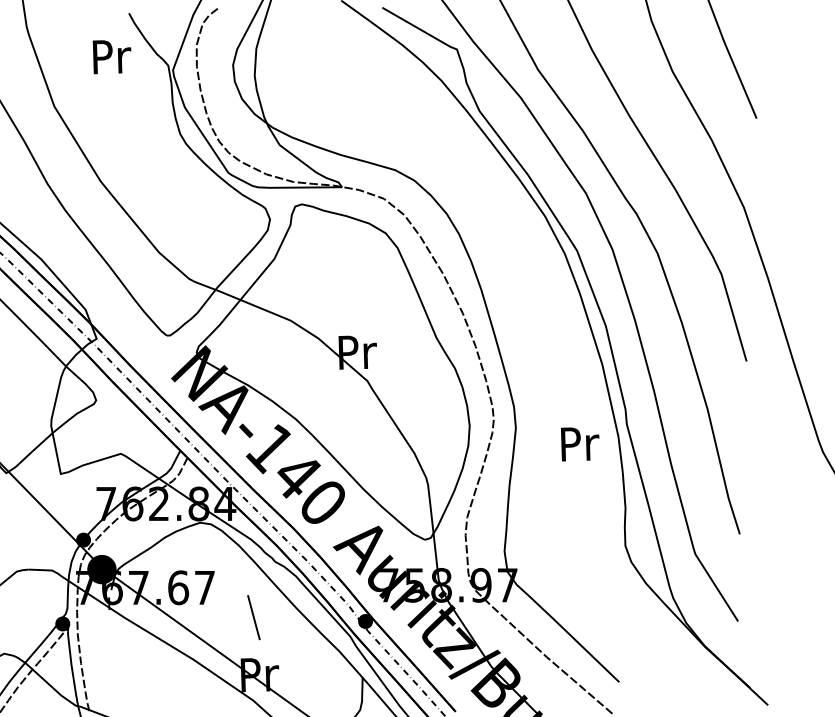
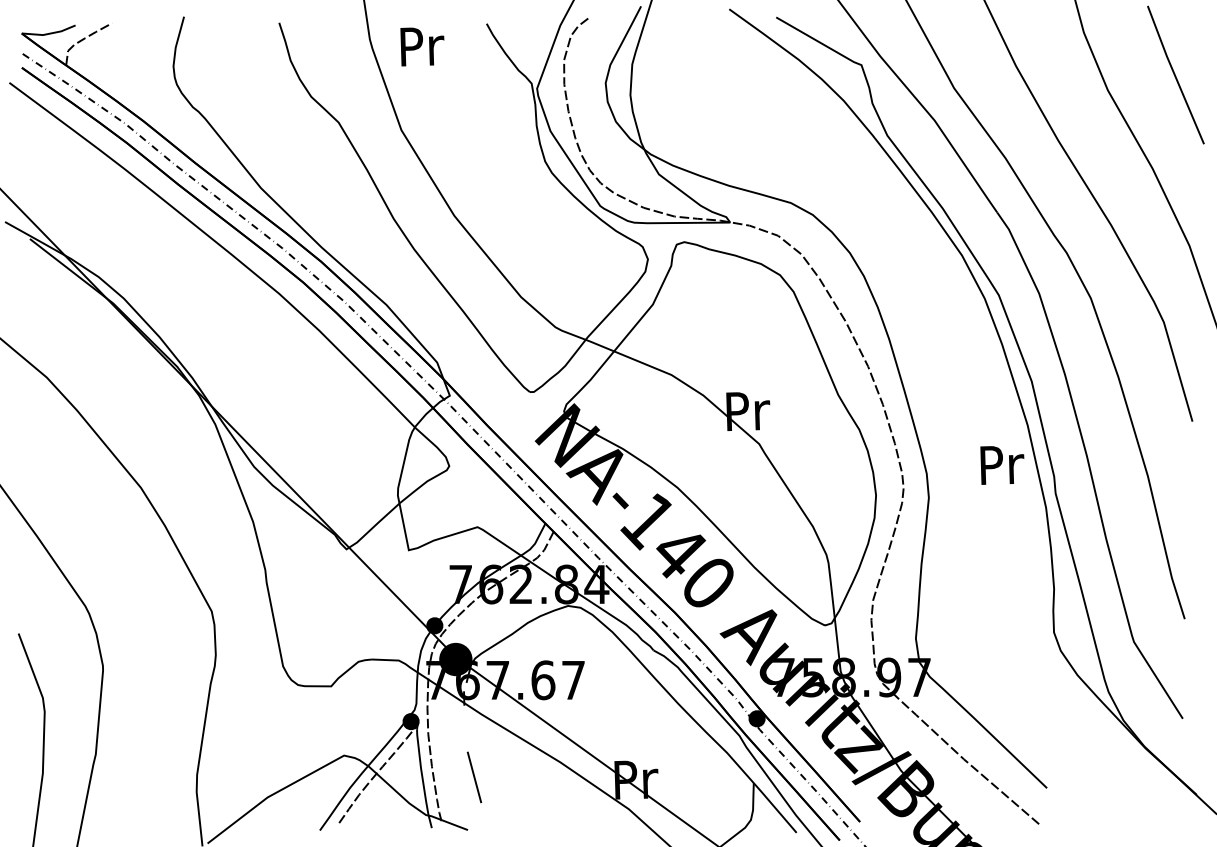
text: (112, 56) -> (422, 46), moved
text: (580, 444) -> (1002, 465), moved
line: (253, 617) -> (474, 777), moved

